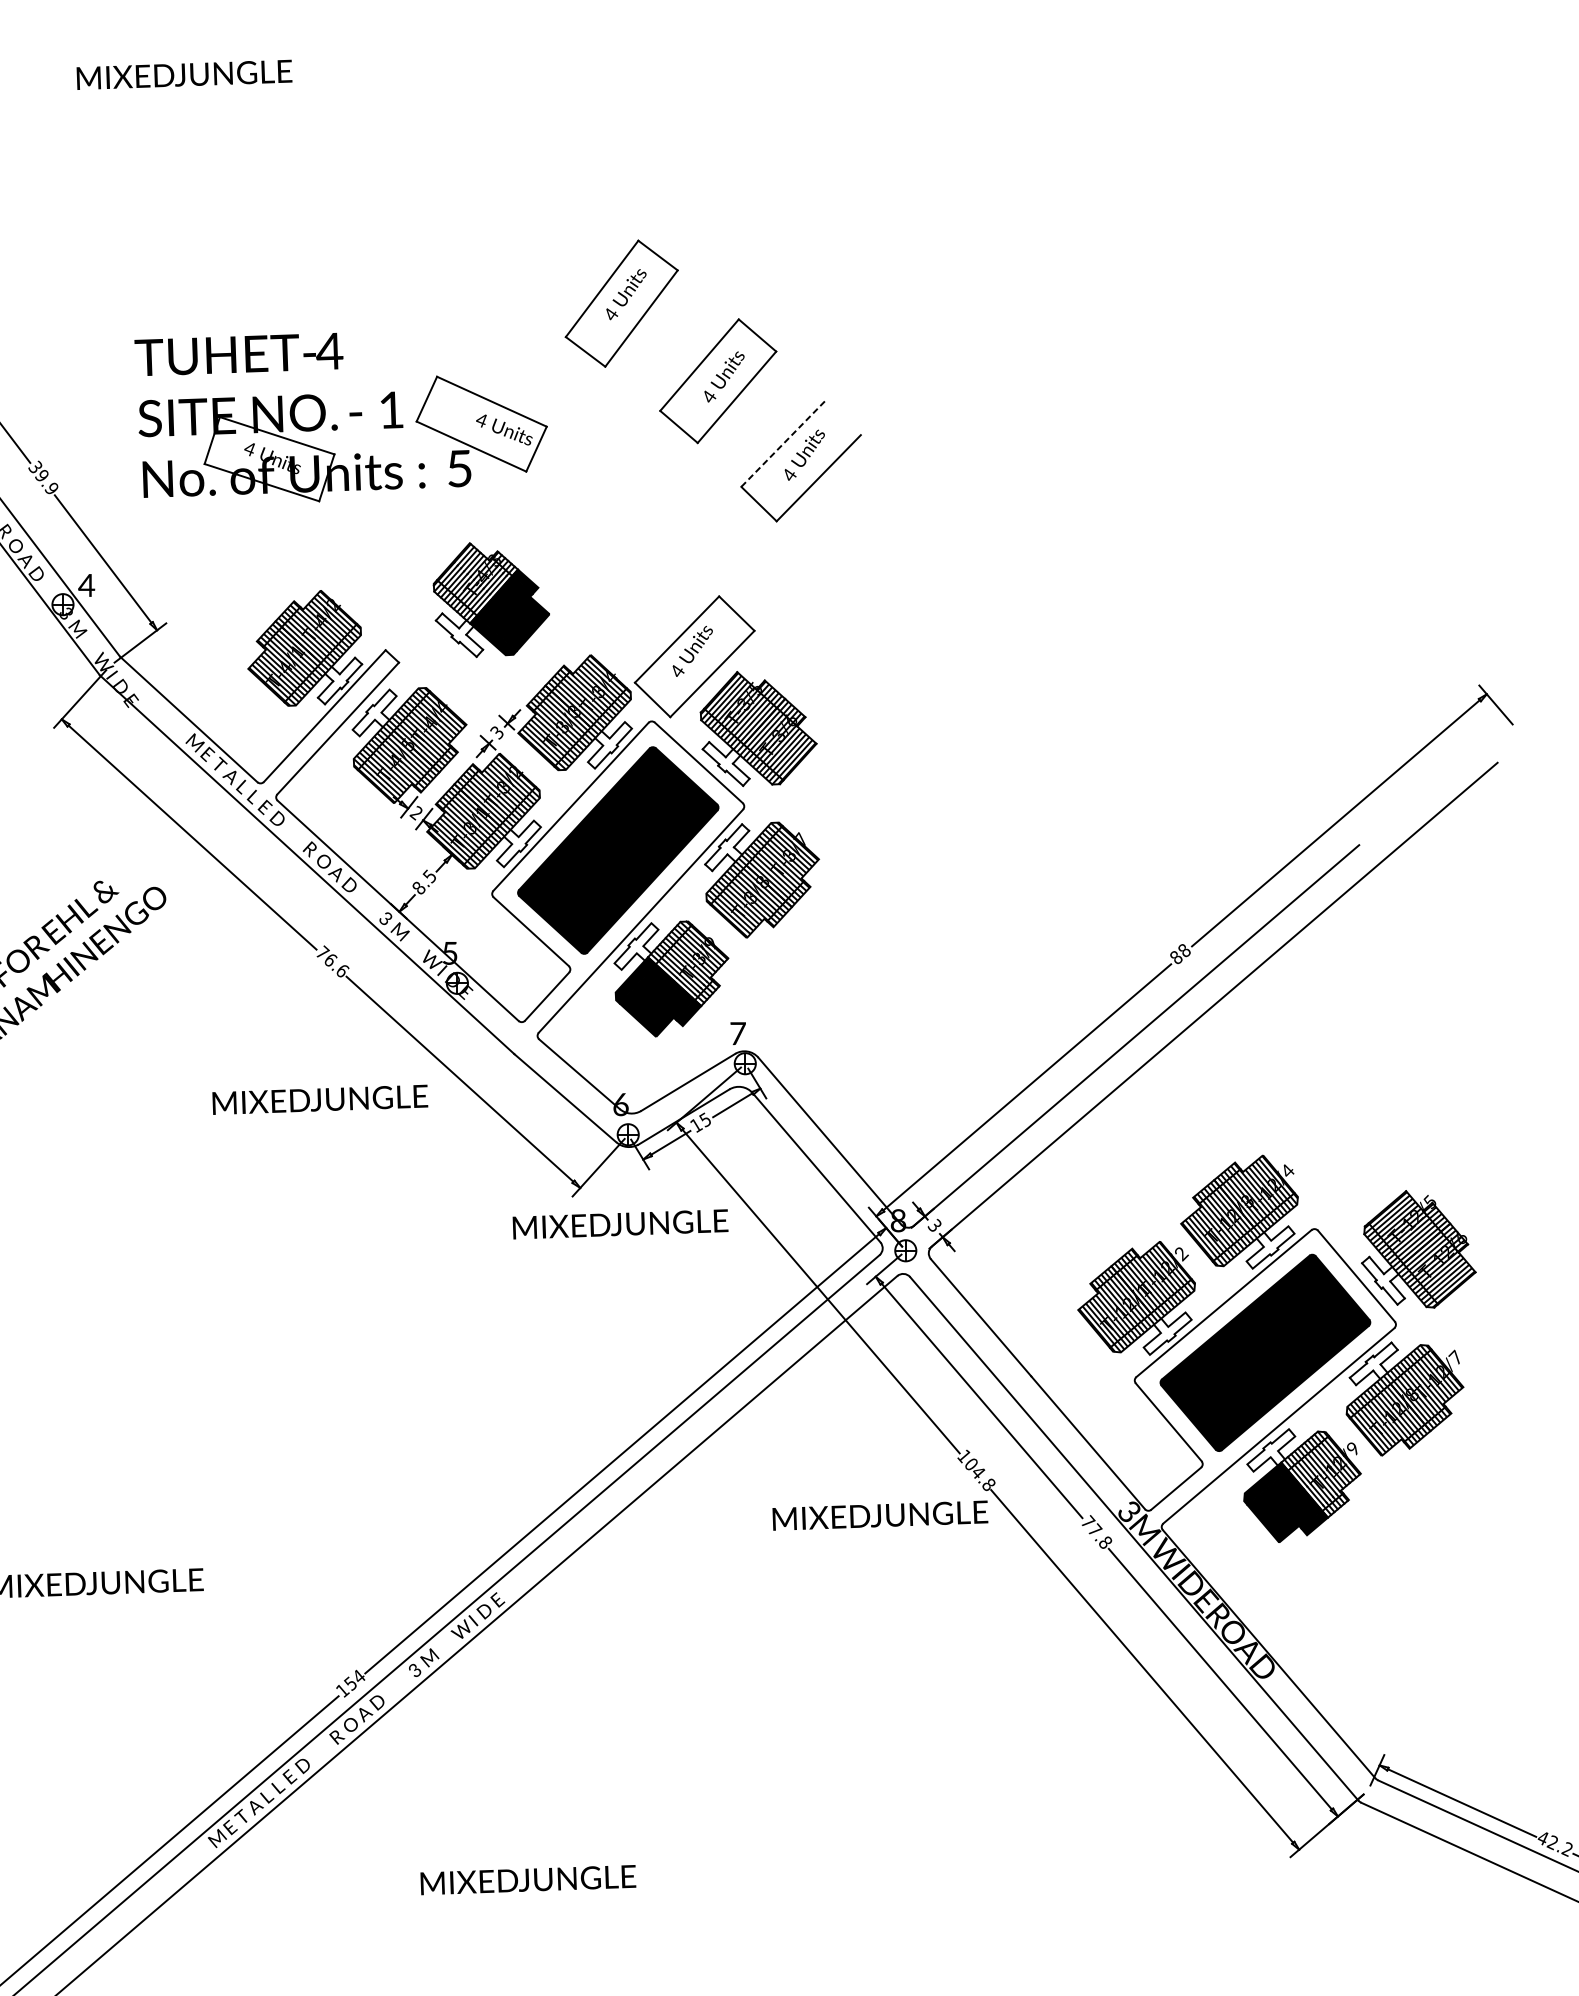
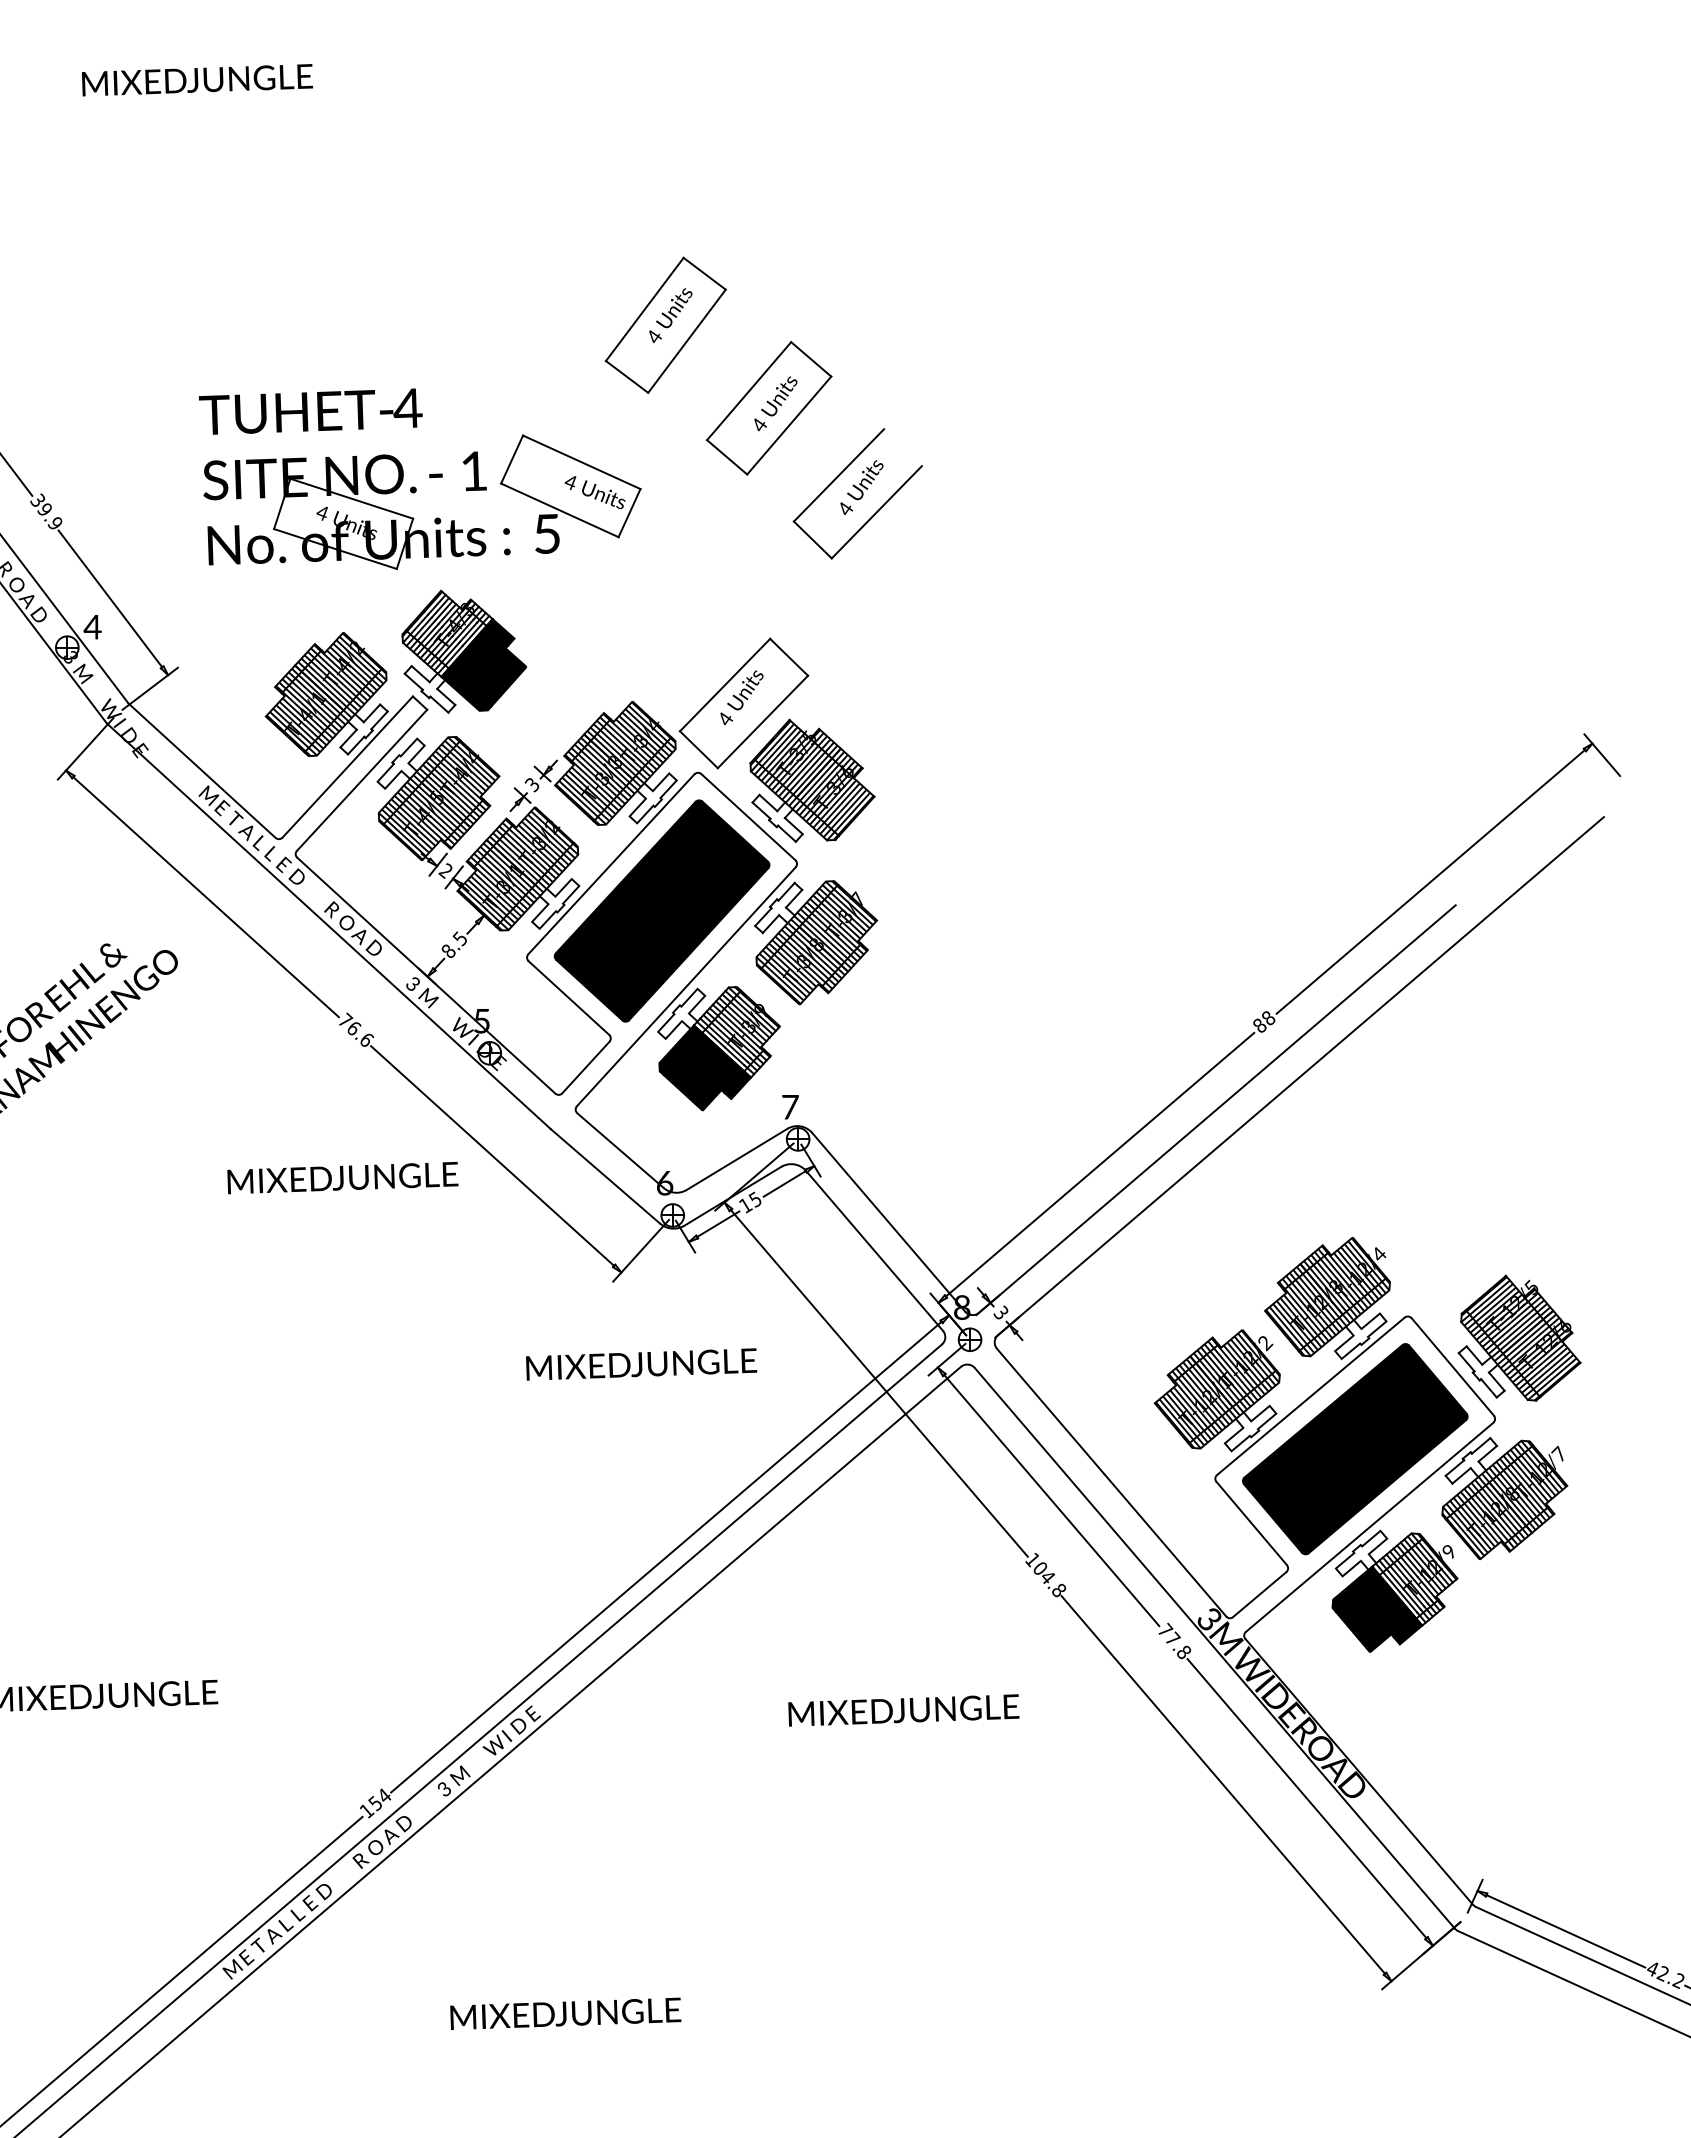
part: (335, 424) -> (414, 486), moved
line: (783, 443) -> (839, 475), dashed -> solid
part: (490, 599) -> (463, 651), moved
text: (620, 1224) -> (641, 1364), moved
text: (880, 1515) -> (903, 1710), moved

